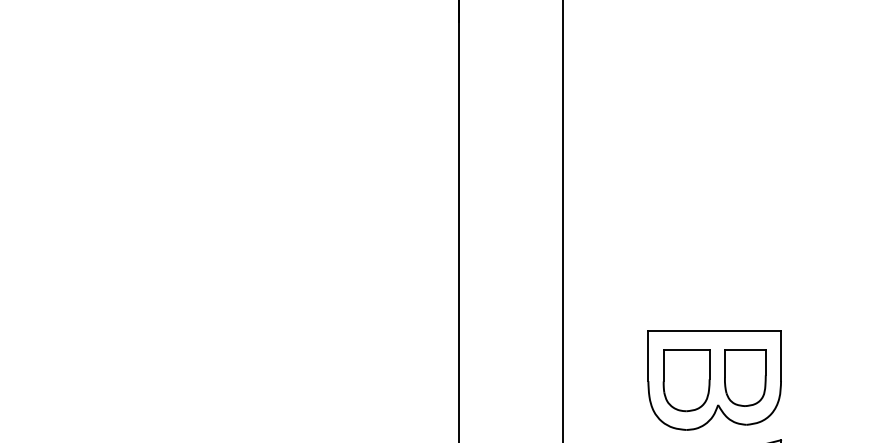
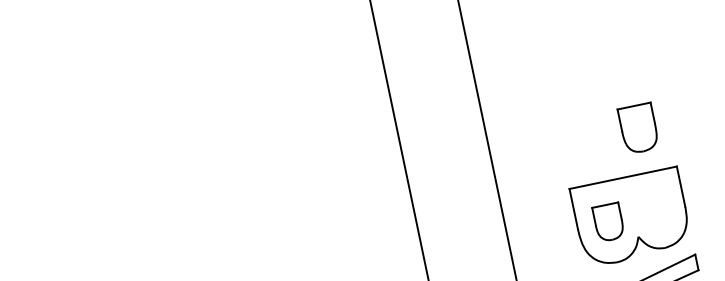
part: (745, 377) -> (638, 128), moved
part: (686, 380) -> (608, 222), size x0.7

